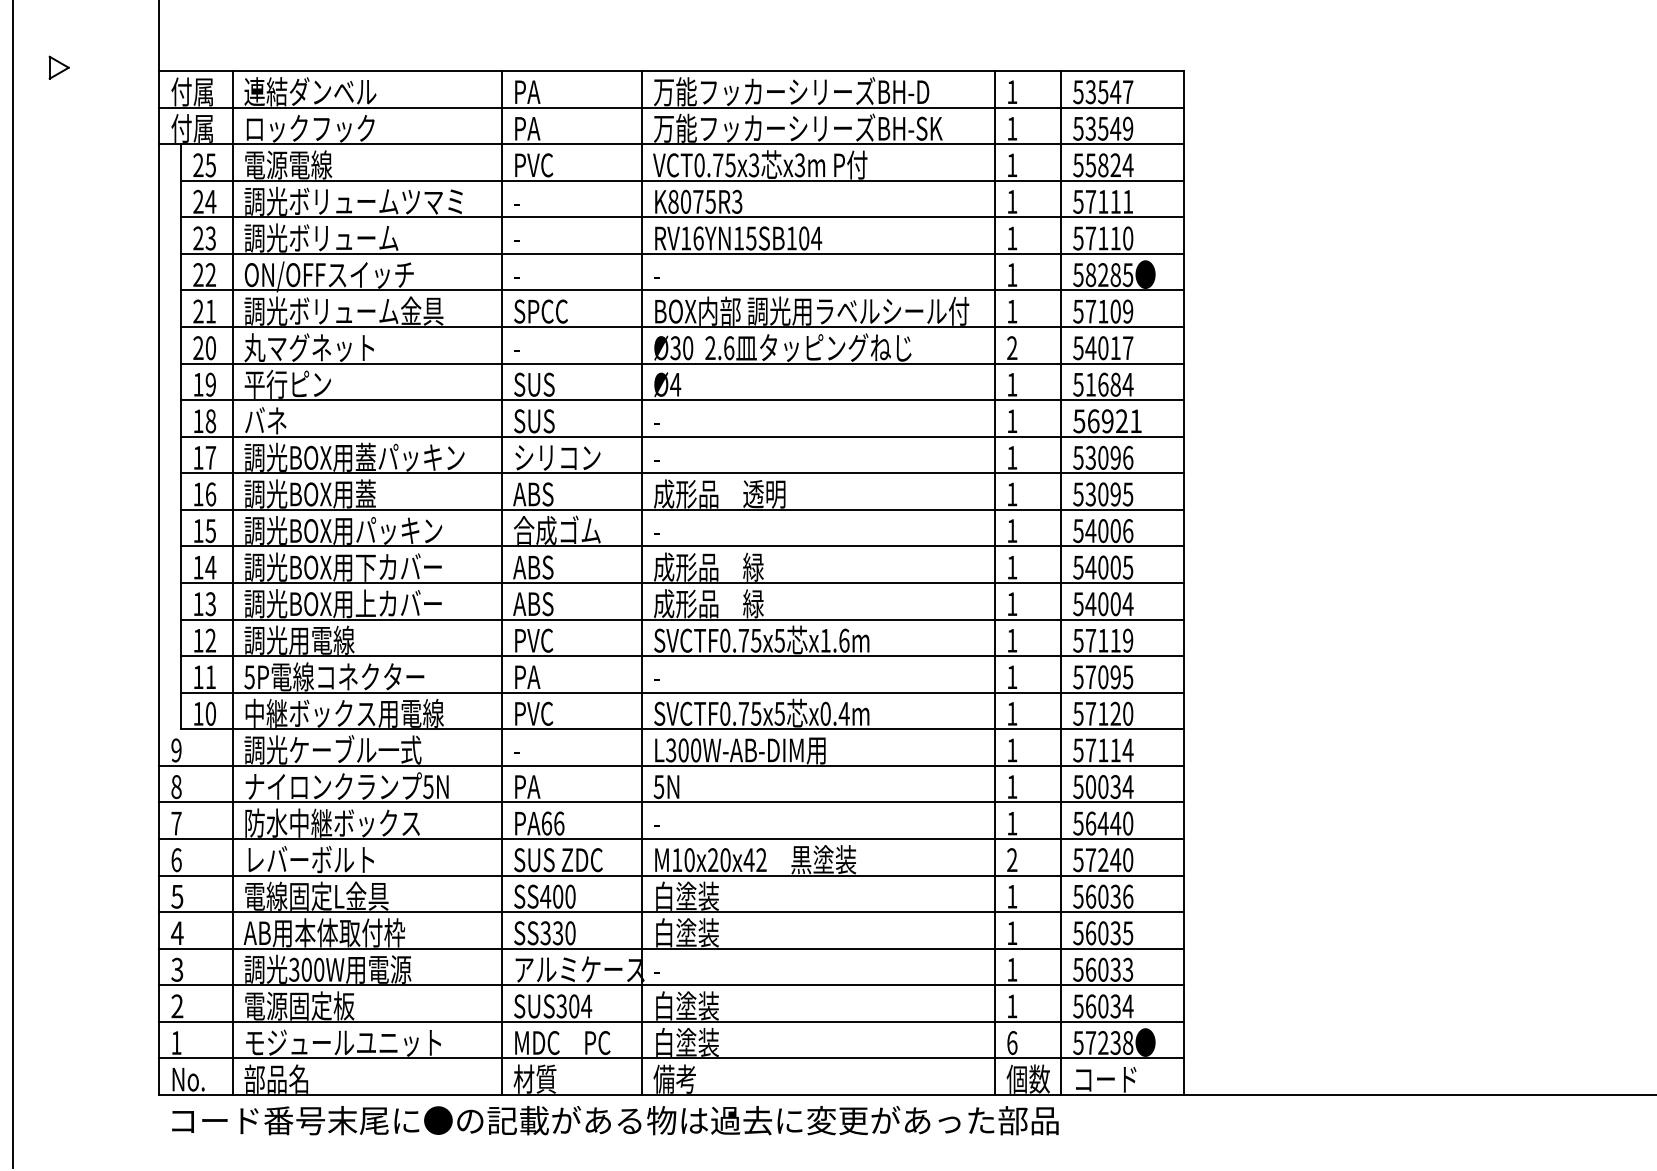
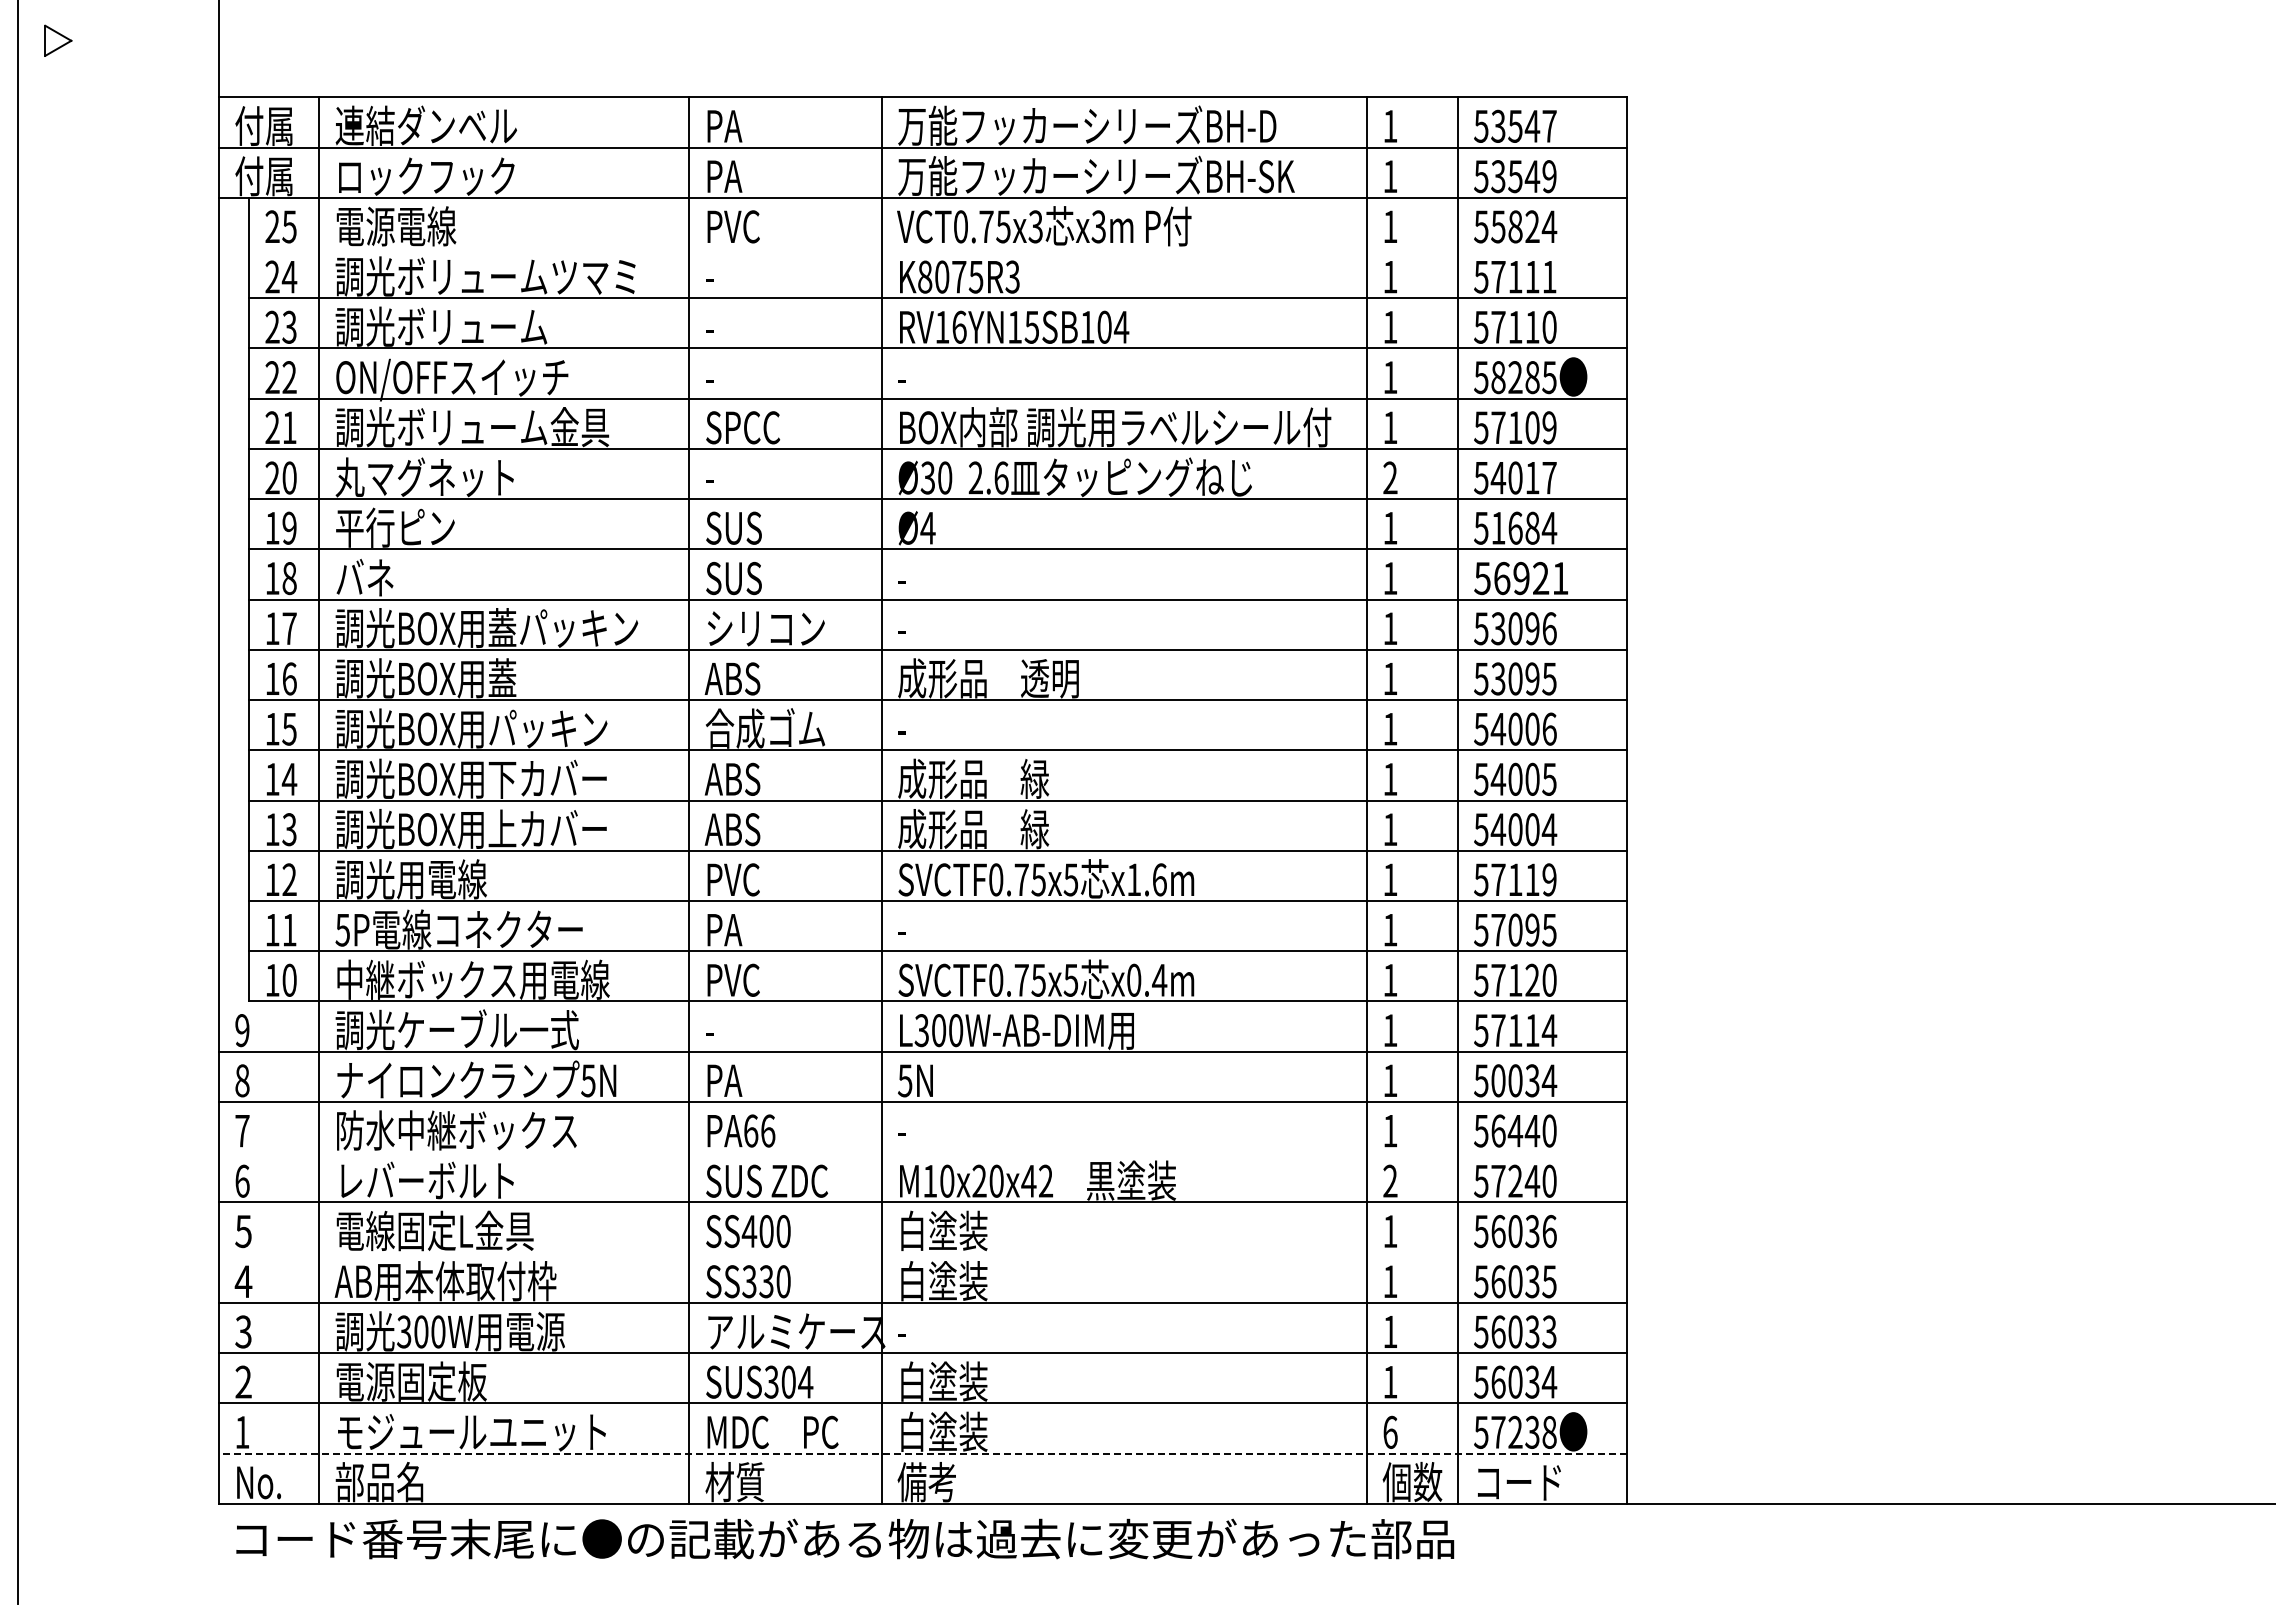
part: (59, 67) -> (58, 40), moved
line: (682, 180) -> (937, 247), removed
line: (671, 839) -> (922, 1152), removed
line: (671, 912) -> (922, 1252), removed
line: (671, 1058) -> (922, 1453), solid -> dashed

